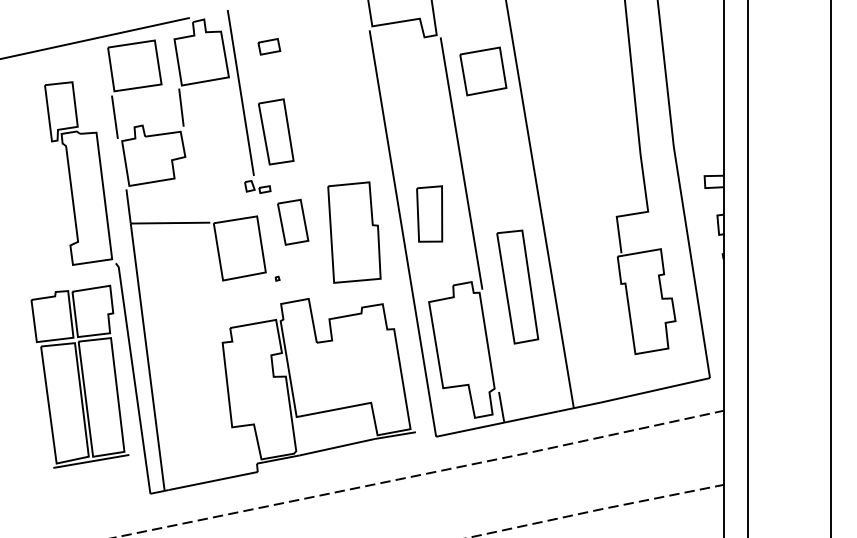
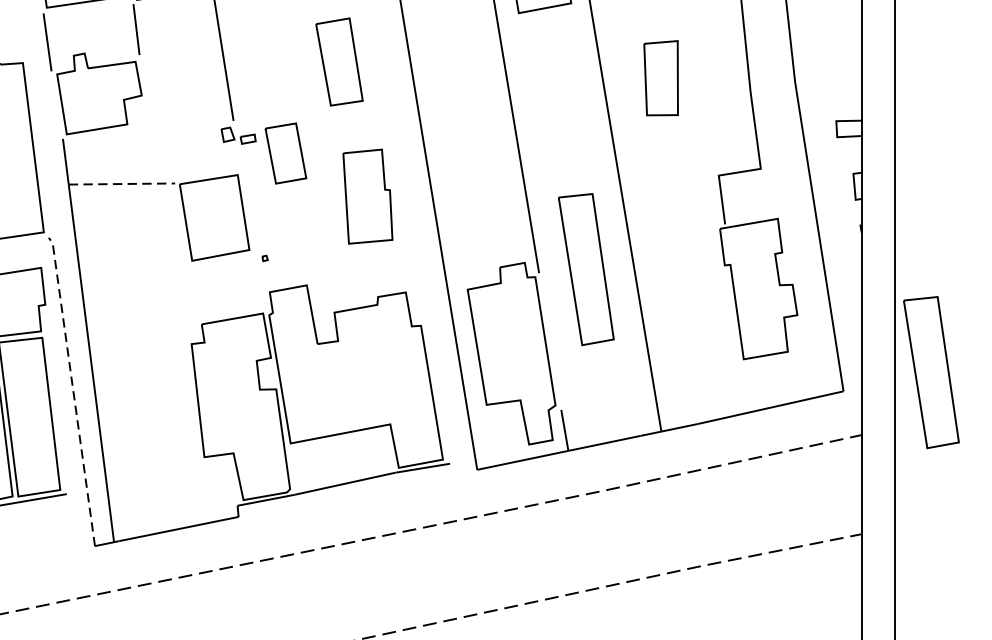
part: (276, 131) -> (339, 61), moved
part: (429, 213) -> (660, 77), moved
part: (293, 221) -> (286, 152), moved
line: (170, 223) -> (121, 184), solid -> dashed
part: (354, 232) -> (368, 196), size x0.7
part: (775, 363) -> (931, 371), added
line: (134, 377) -> (73, 390), solid -> dashed

